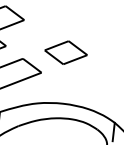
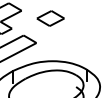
part: (65, 52) -> (50, 18), moved

